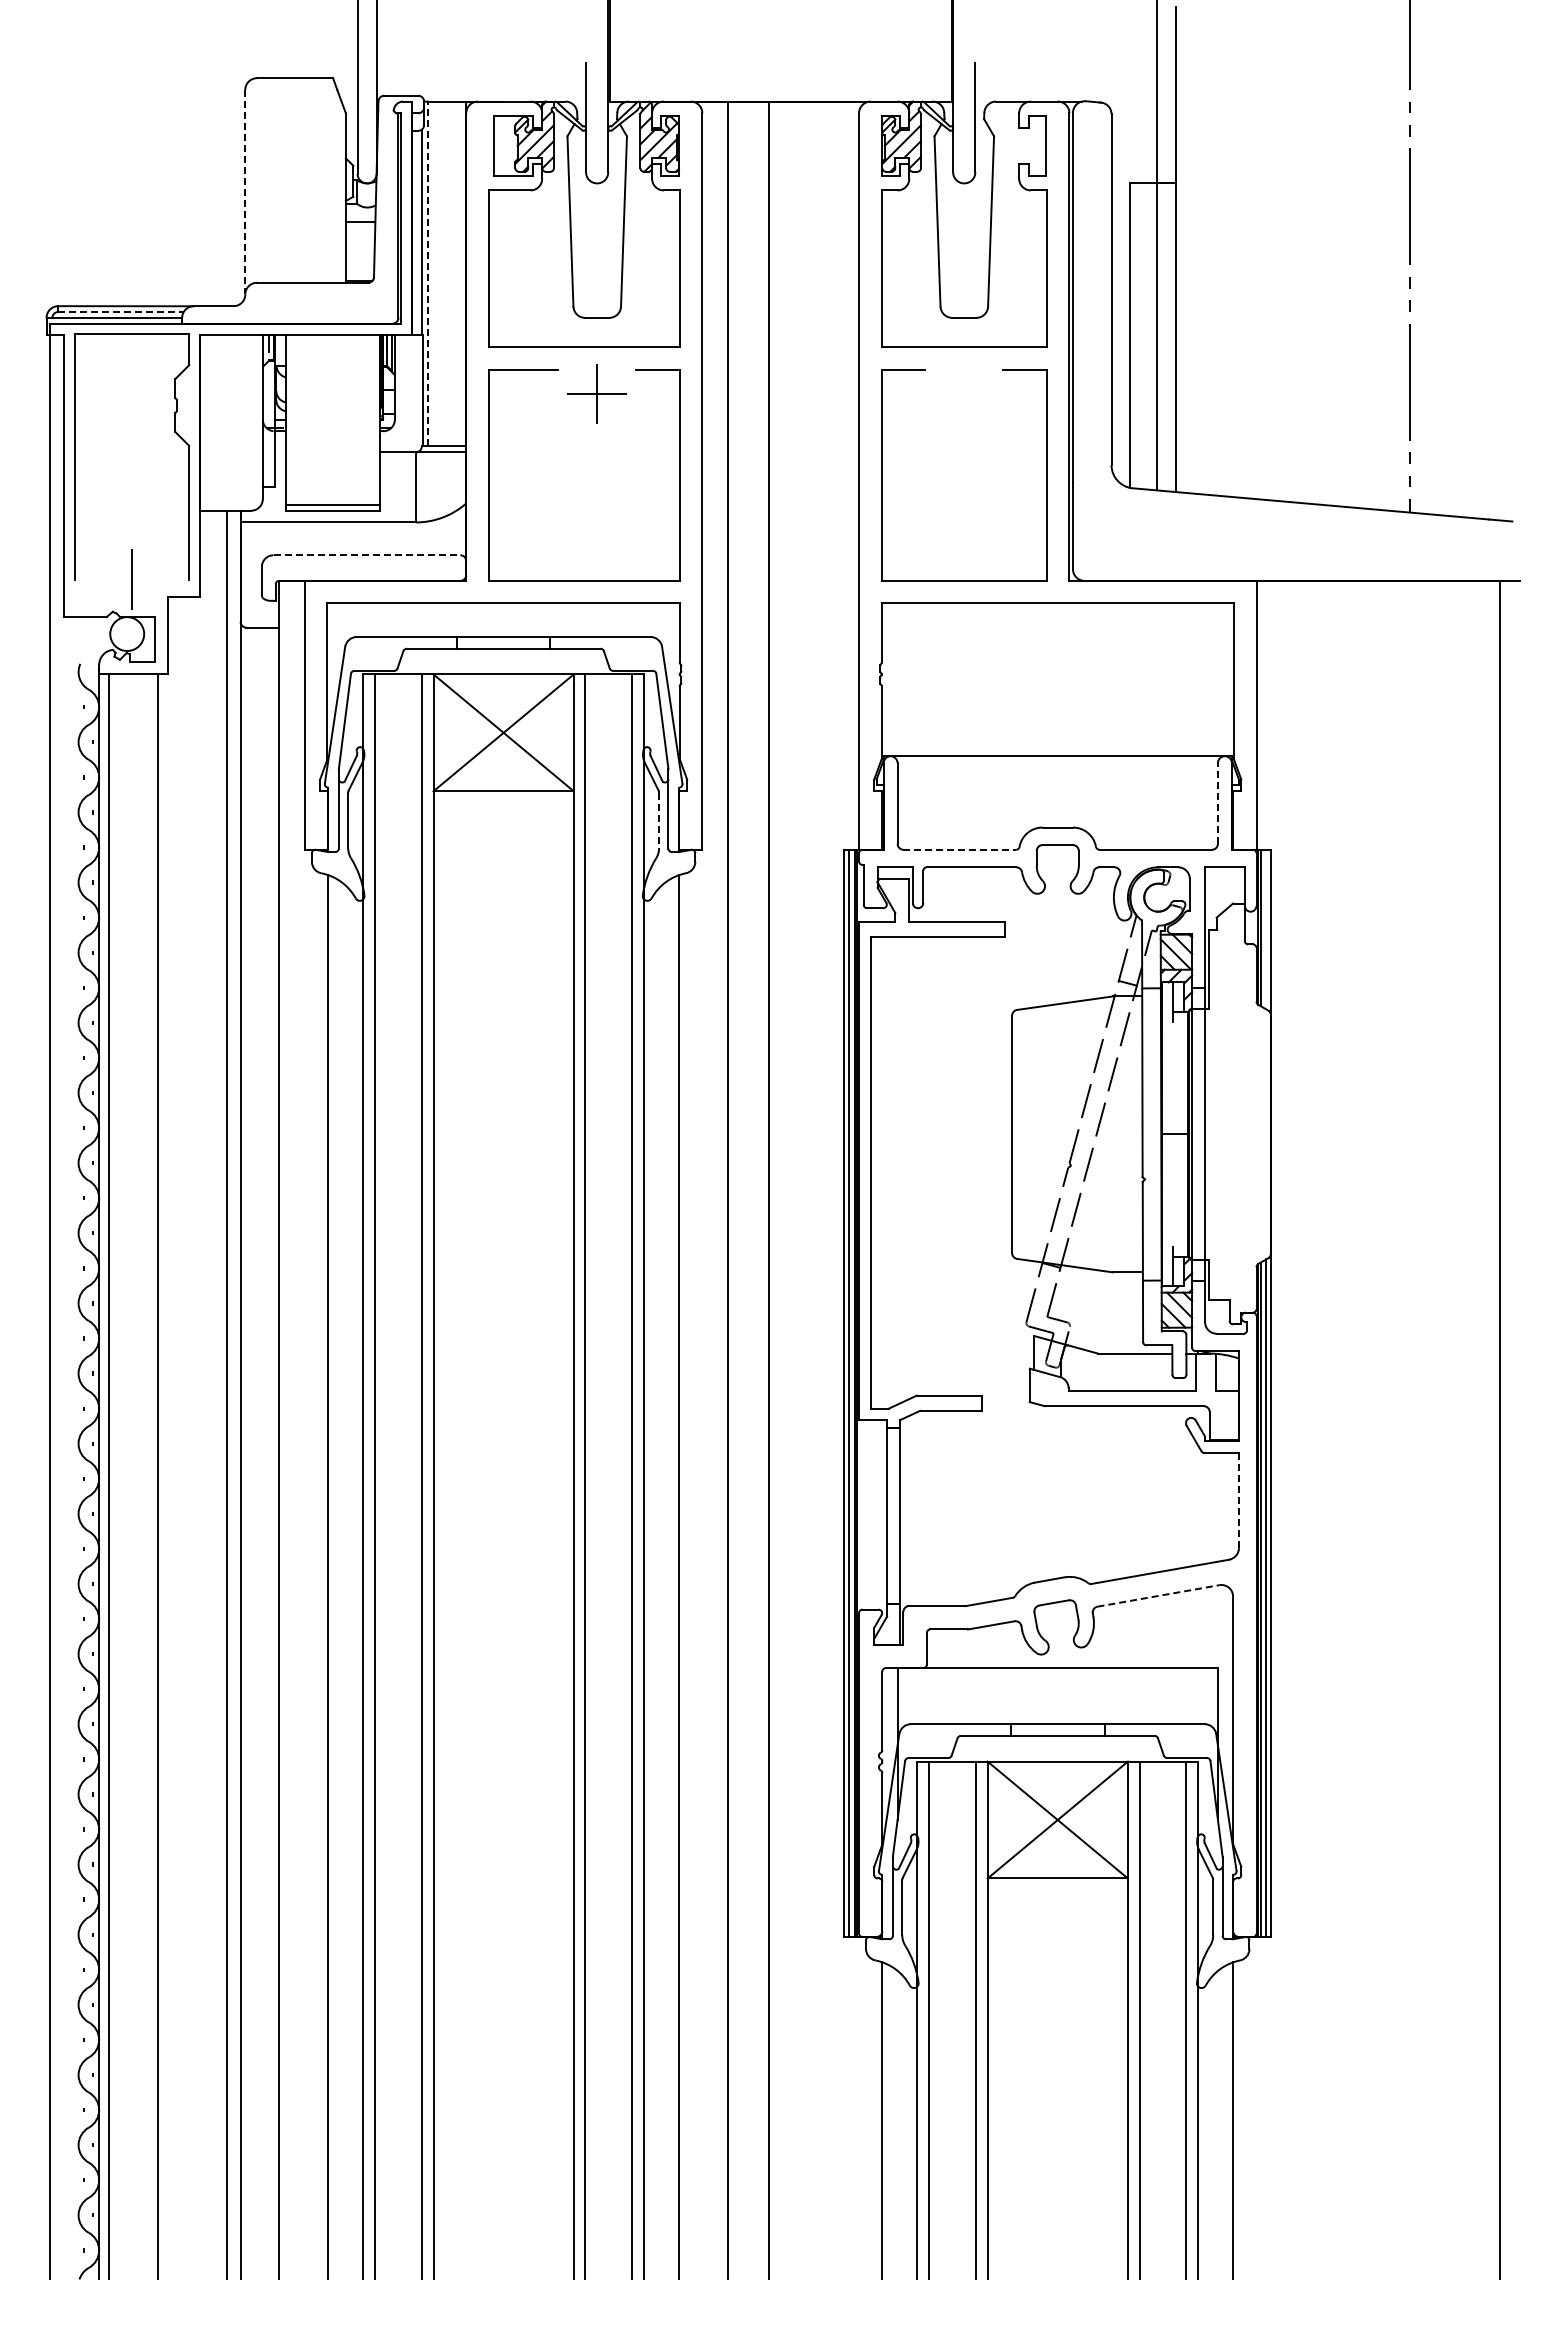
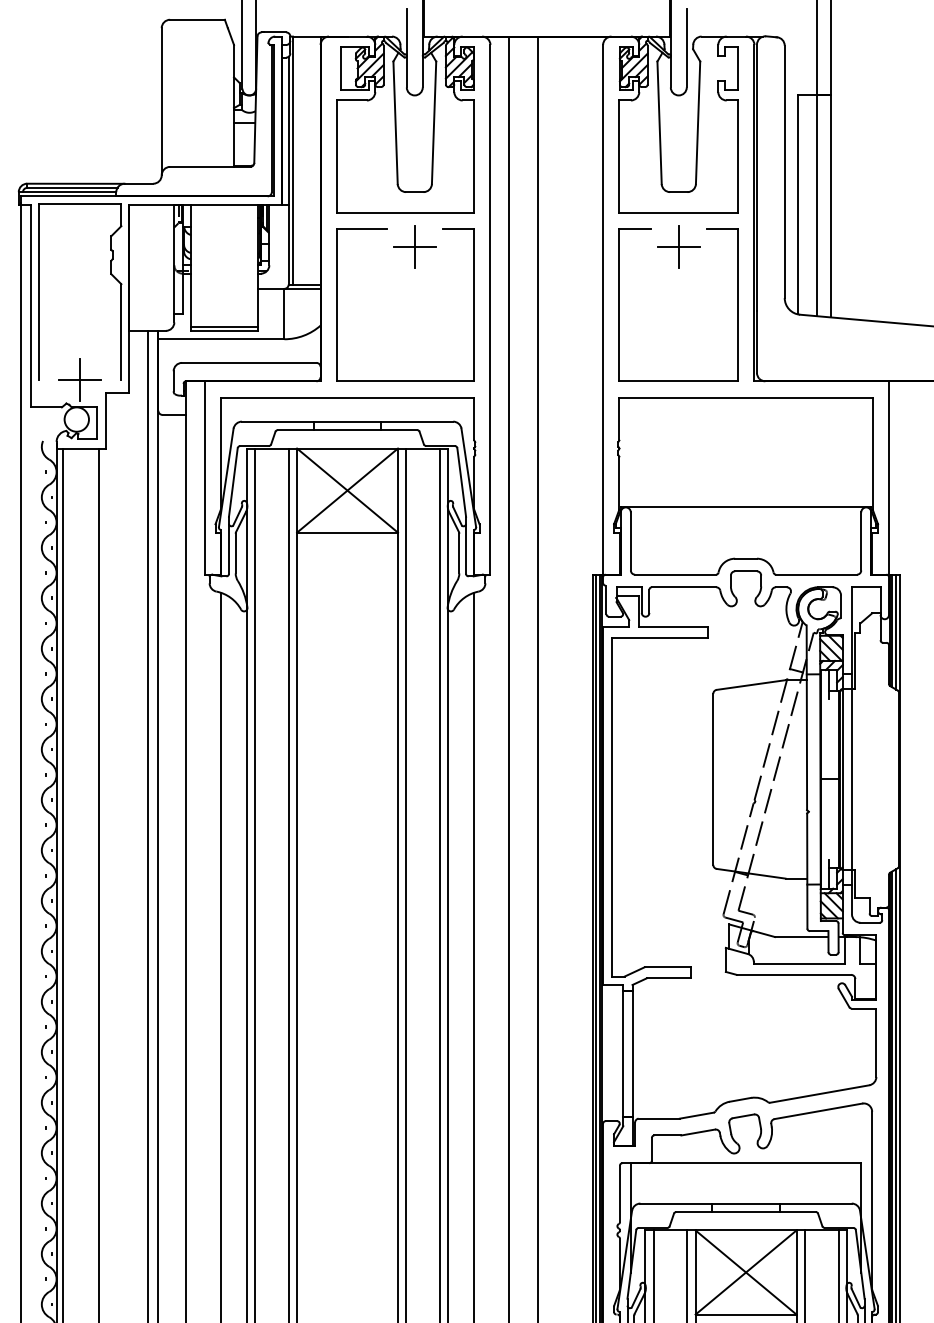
line: (245, 192) -> (161, 101), dashed -> solid
line: (427, 273) -> (292, 160), dashed -> solid
line: (121, 312) -> (72, 188), dashed -> solid
part: (963, 393) -> (678, 246), added
line: (367, 555) -> (249, 363), dashed -> solid
line: (131, 579) -> (79, 380), added
line: (1217, 803) -> (860, 541), dashed -> solid
line: (659, 821) -> (459, 554), dashed -> solid
line: (960, 849) -> (676, 574), dashed -> solid
line: (1266, 929) -> (896, 632), added
line: (1238, 1500) -> (876, 1042), dashed -> solid
line: (1158, 1595) -> (818, 1111), dashed -> solid

